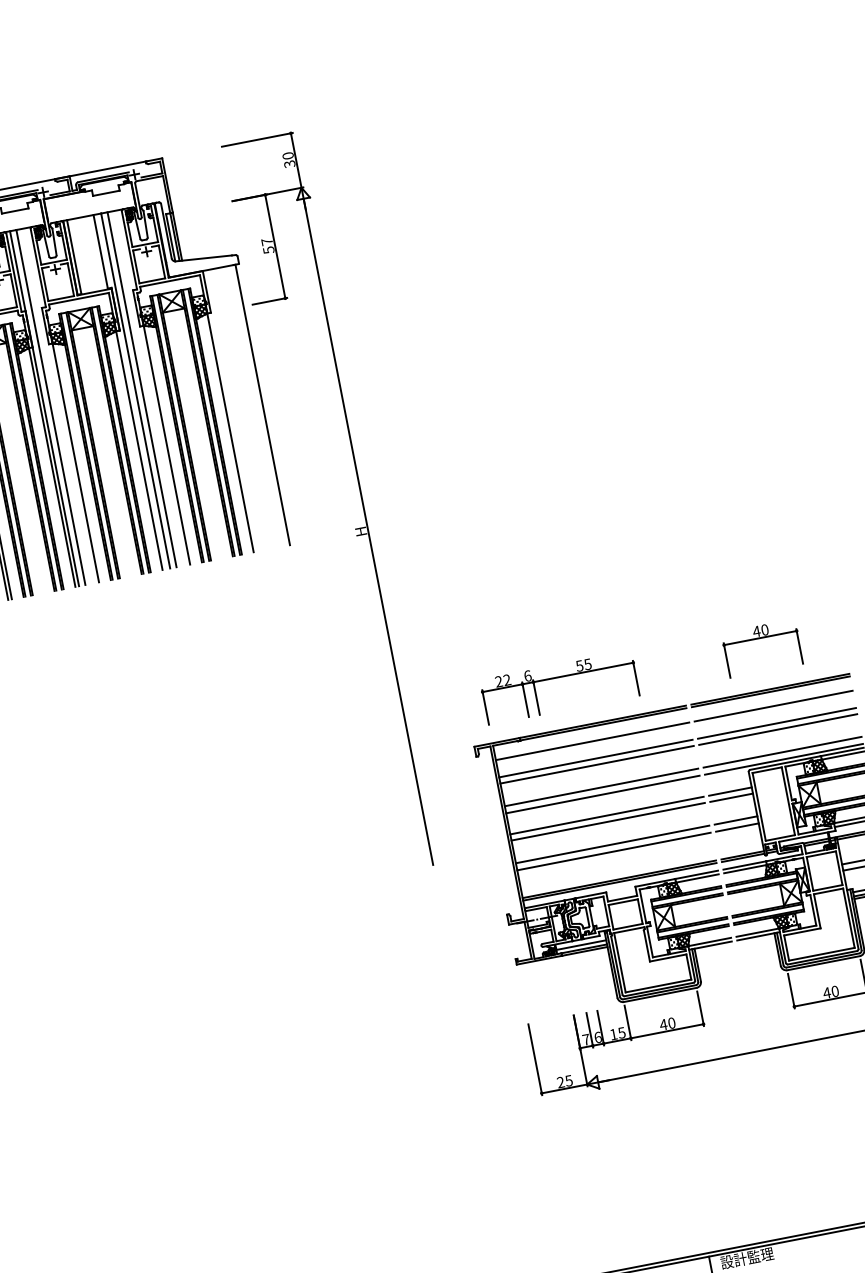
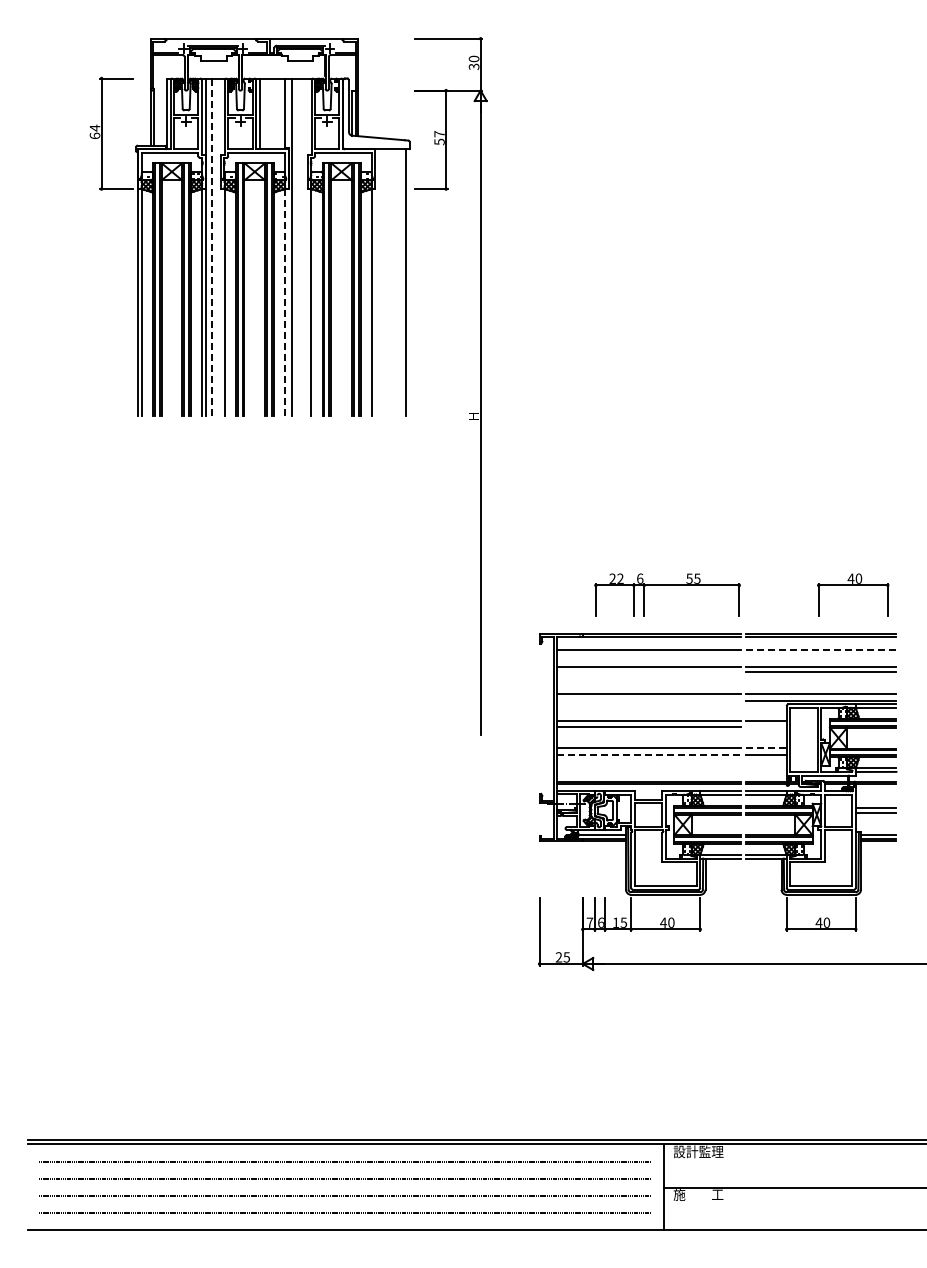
line: (142, 389) -> (298, 247), removed
line: (50, 407) -> (211, 247), solid -> dashed
line: (139, 450) -> (285, 302), solid -> dashed
part: (760, 638) -> (853, 585), moved
part: (557, 677) -> (667, 585), moved
line: (773, 706) -> (821, 650), solid -> dashed
line: (596, 764) -> (648, 672), removed
line: (602, 794) -> (648, 700), removed
line: (731, 797) -> (766, 726), removed
line: (736, 820) -> (766, 748), solid -> dashed
line: (614, 851) -> (649, 755), solid -> dashed

